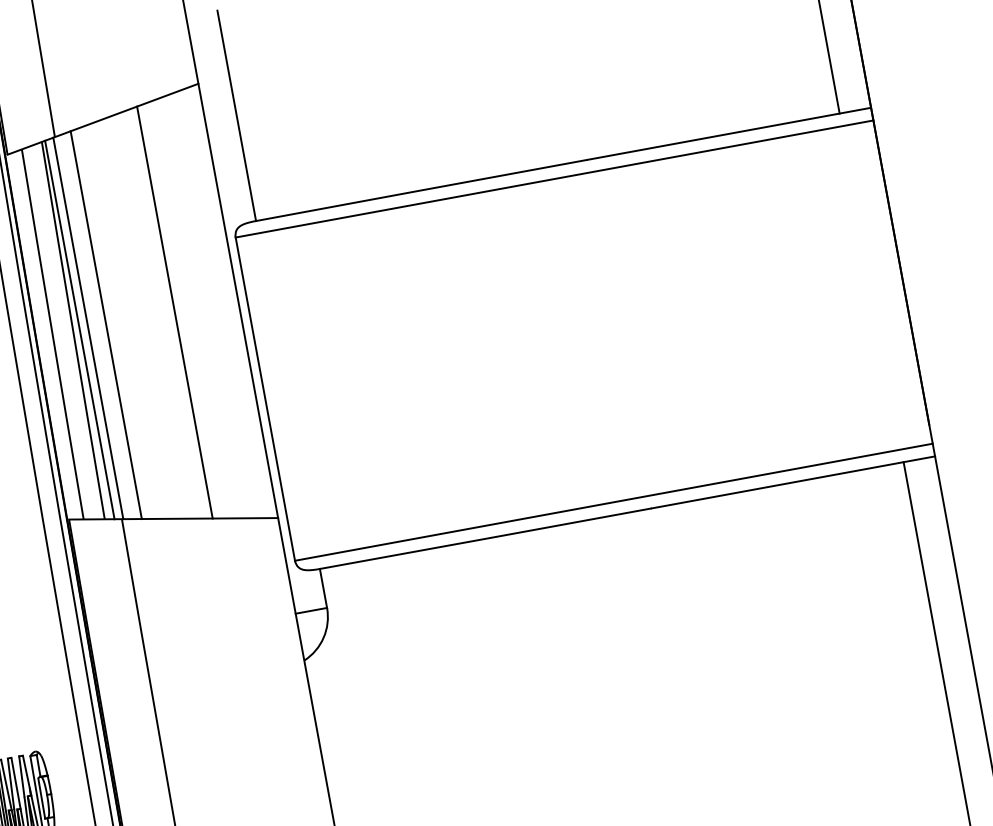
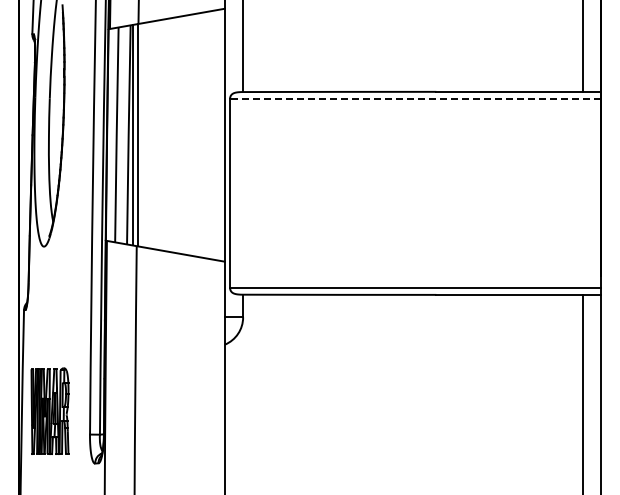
line: (554, 179) -> (415, 99), solid -> dashed
line: (174, 313) -> (187, 135), removed
line: (105, 325) -> (147, 135), removed

